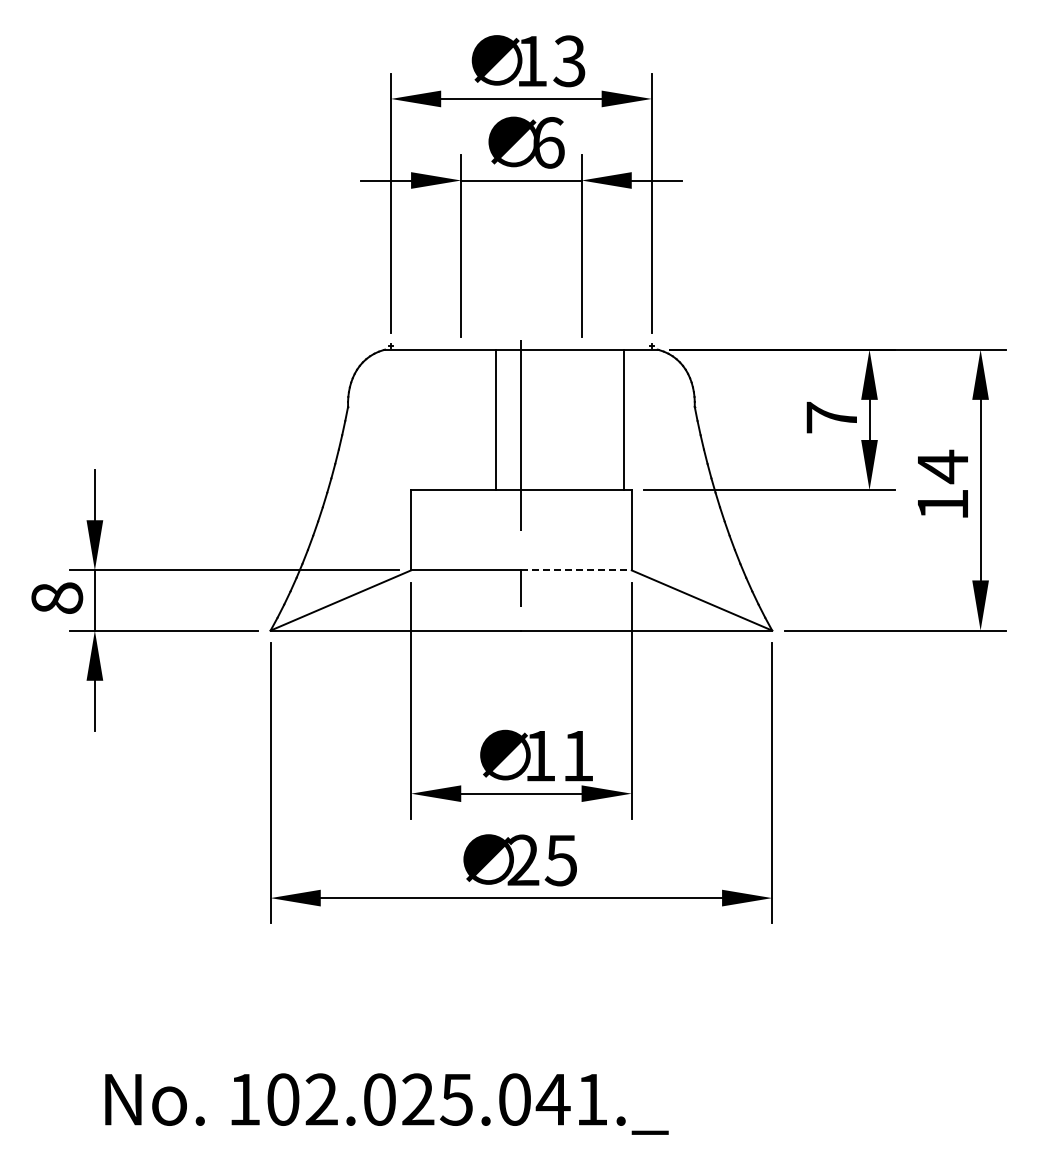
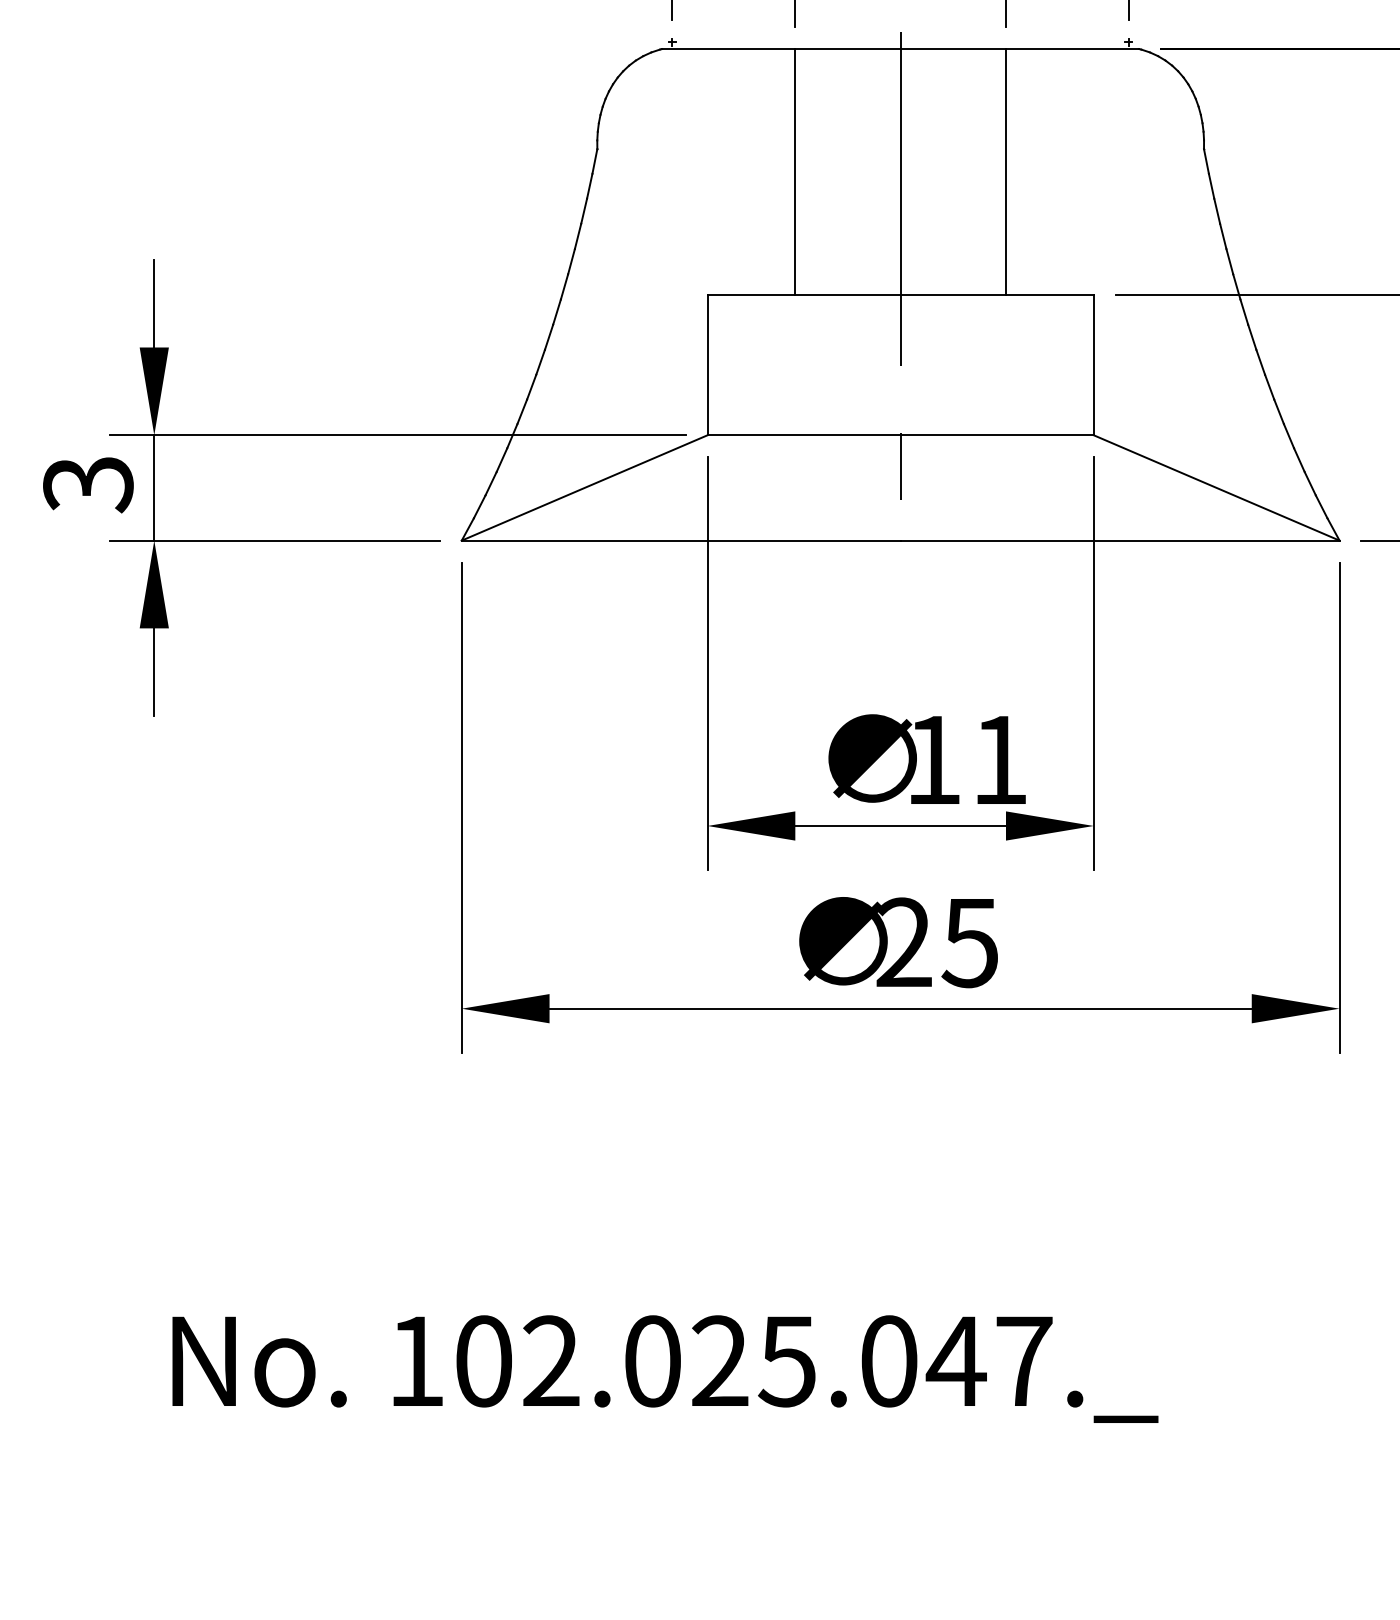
line: (496, 419) -> (795, 171), moved
line: (623, 419) -> (1005, 171), moved
line: (577, 570) -> (998, 435), dashed -> solid
text: (57, 598) -> (88, 484), 8 -> 3
text: (592, 1099) -> (1025, 1361), 102.025.041._ -> 102.025.047._

